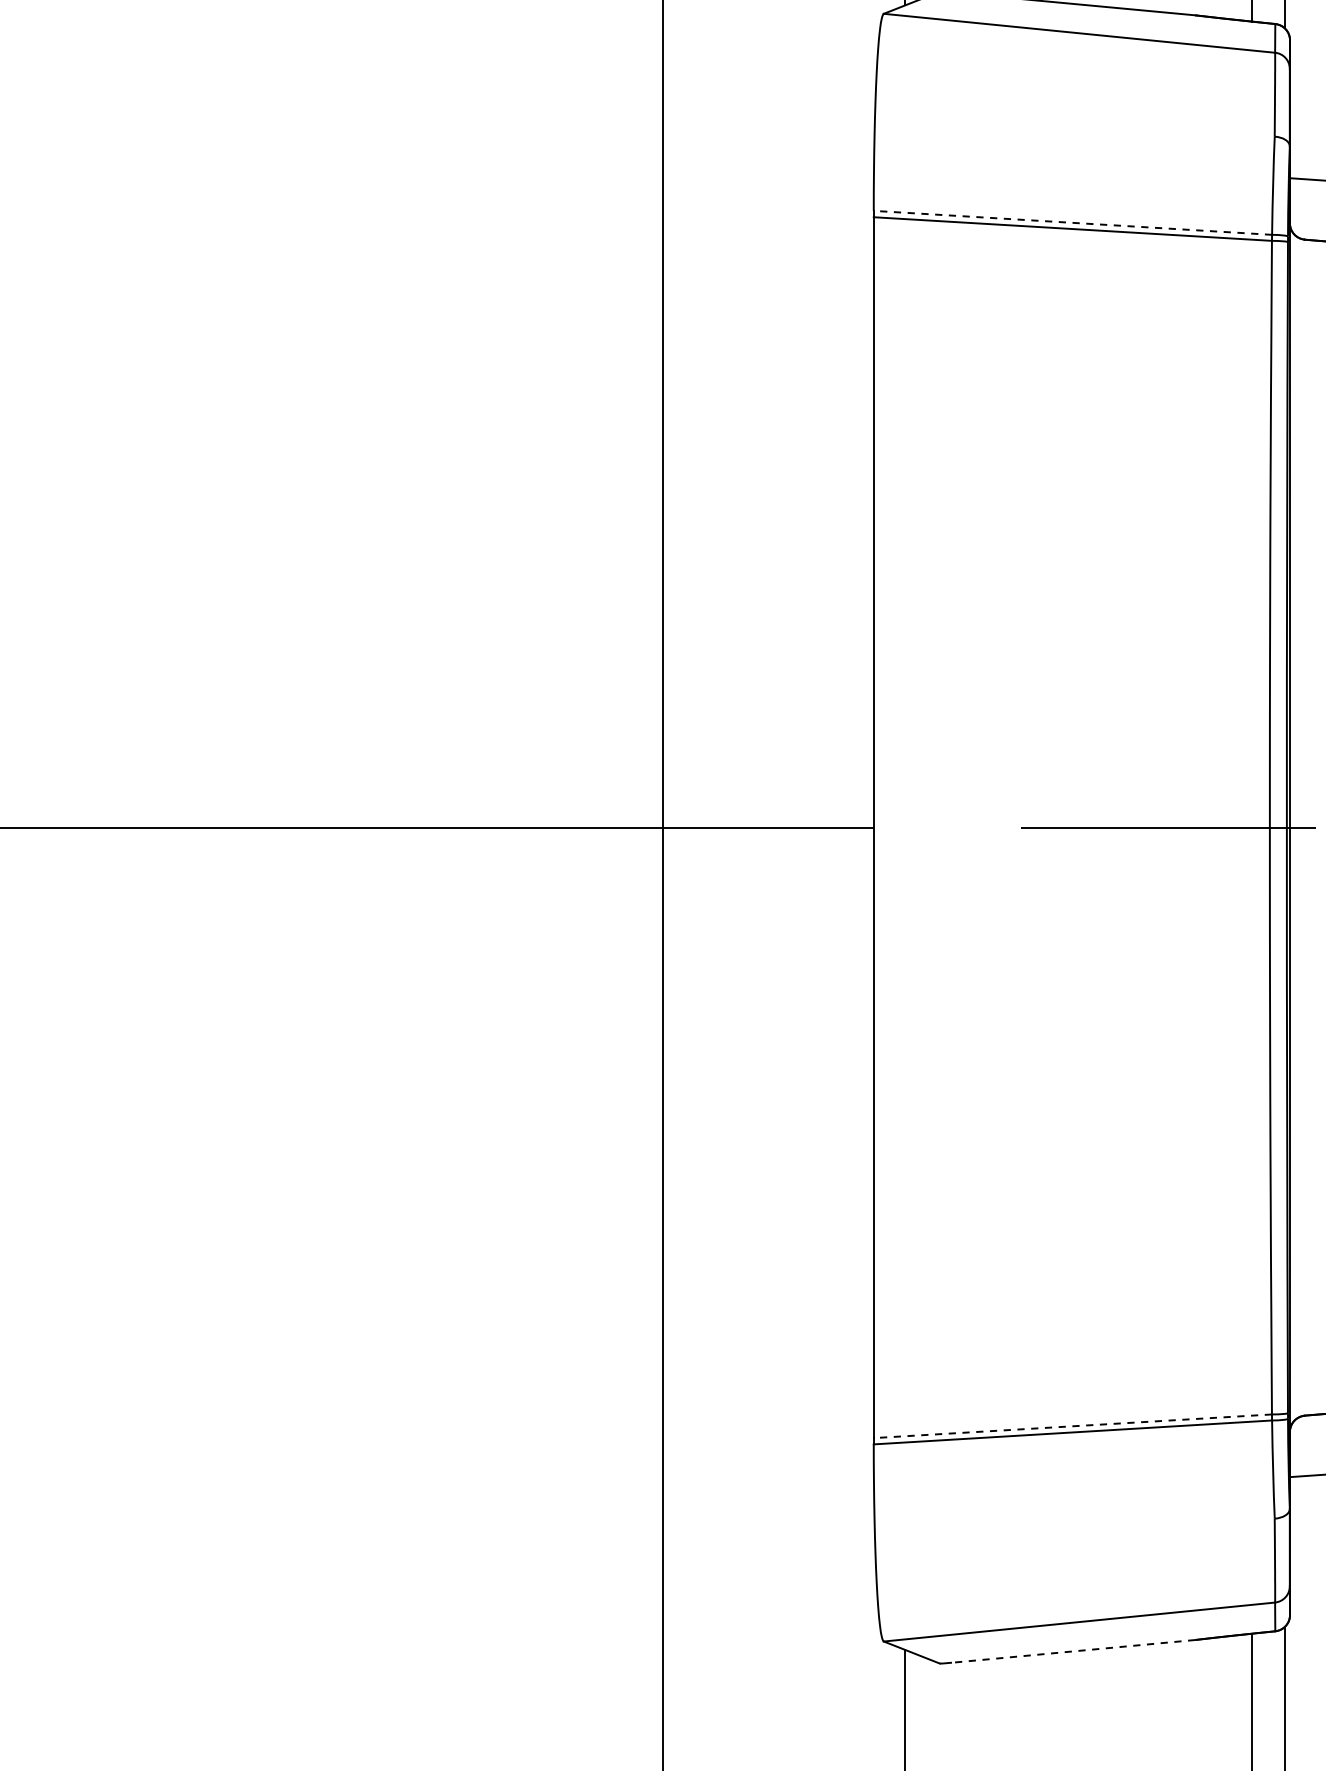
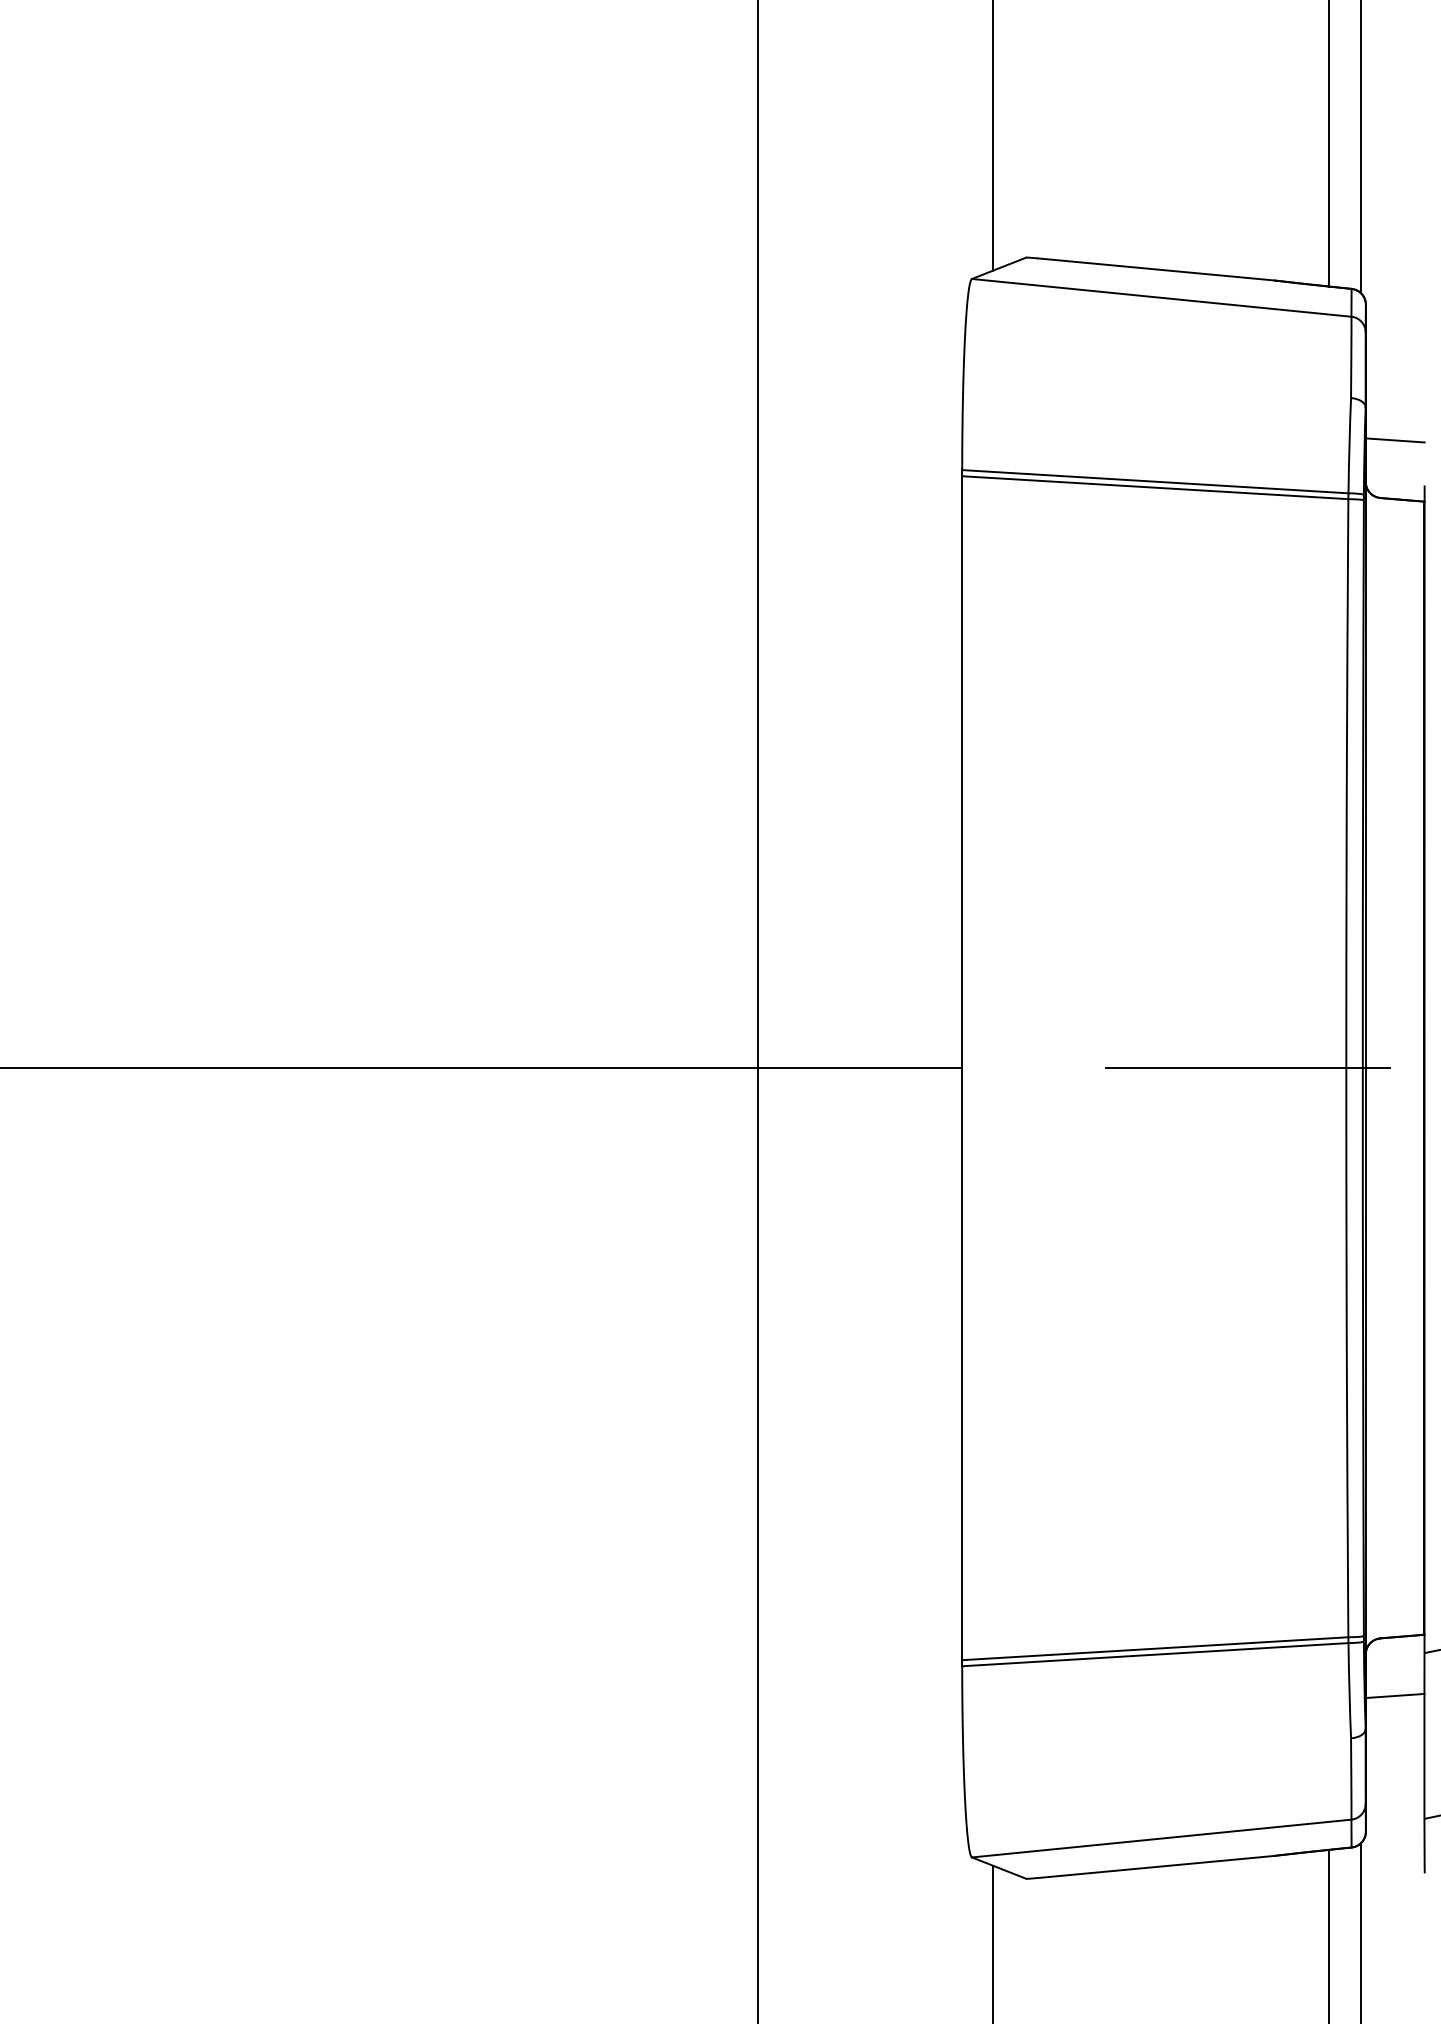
line: (1072, 222) -> (1154, 481), dashed -> solid
line: (1072, 1426) -> (1154, 1648), dashed -> solid
line: (1073, 1651) -> (1155, 1867), dashed -> solid

